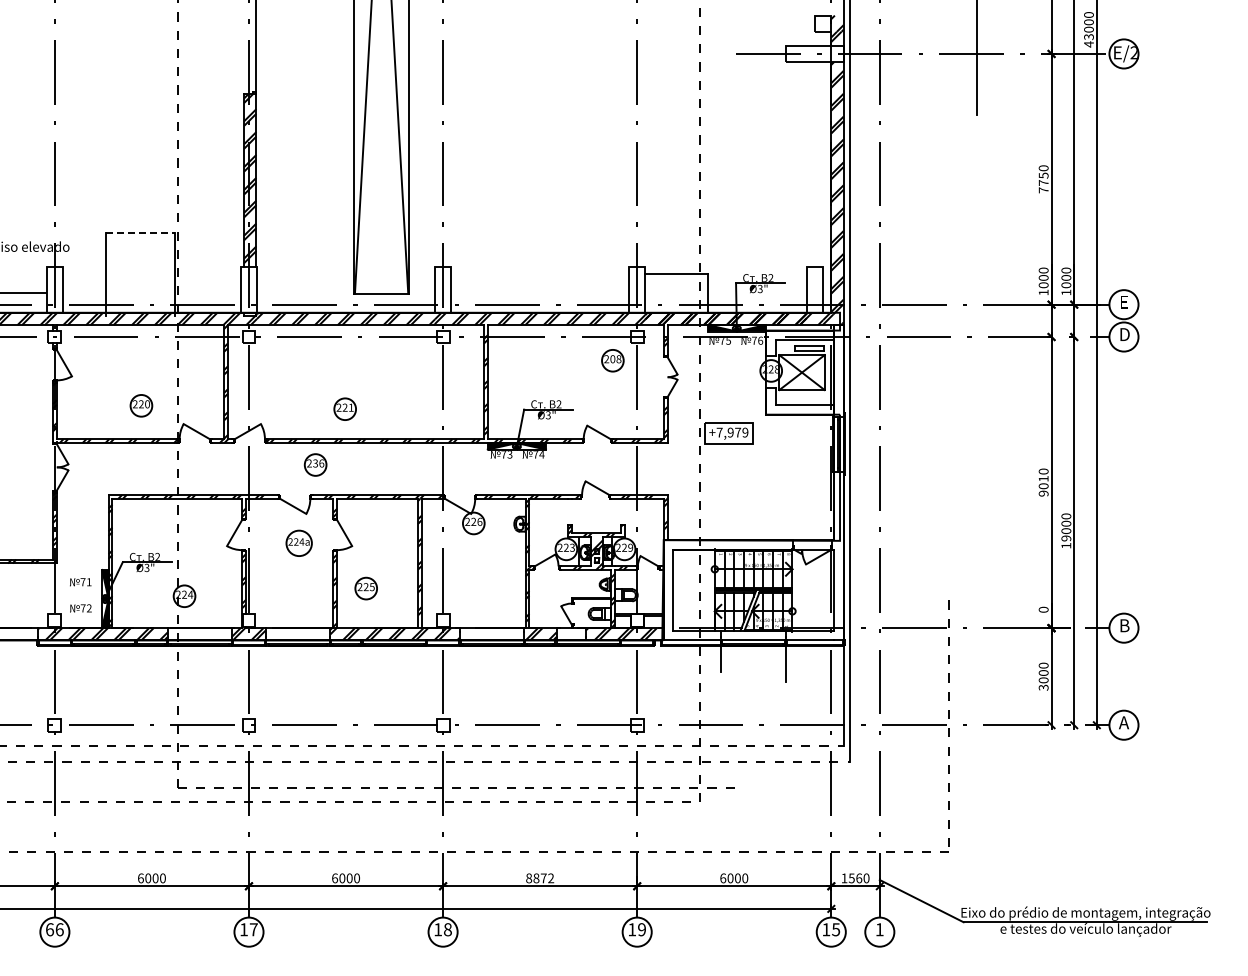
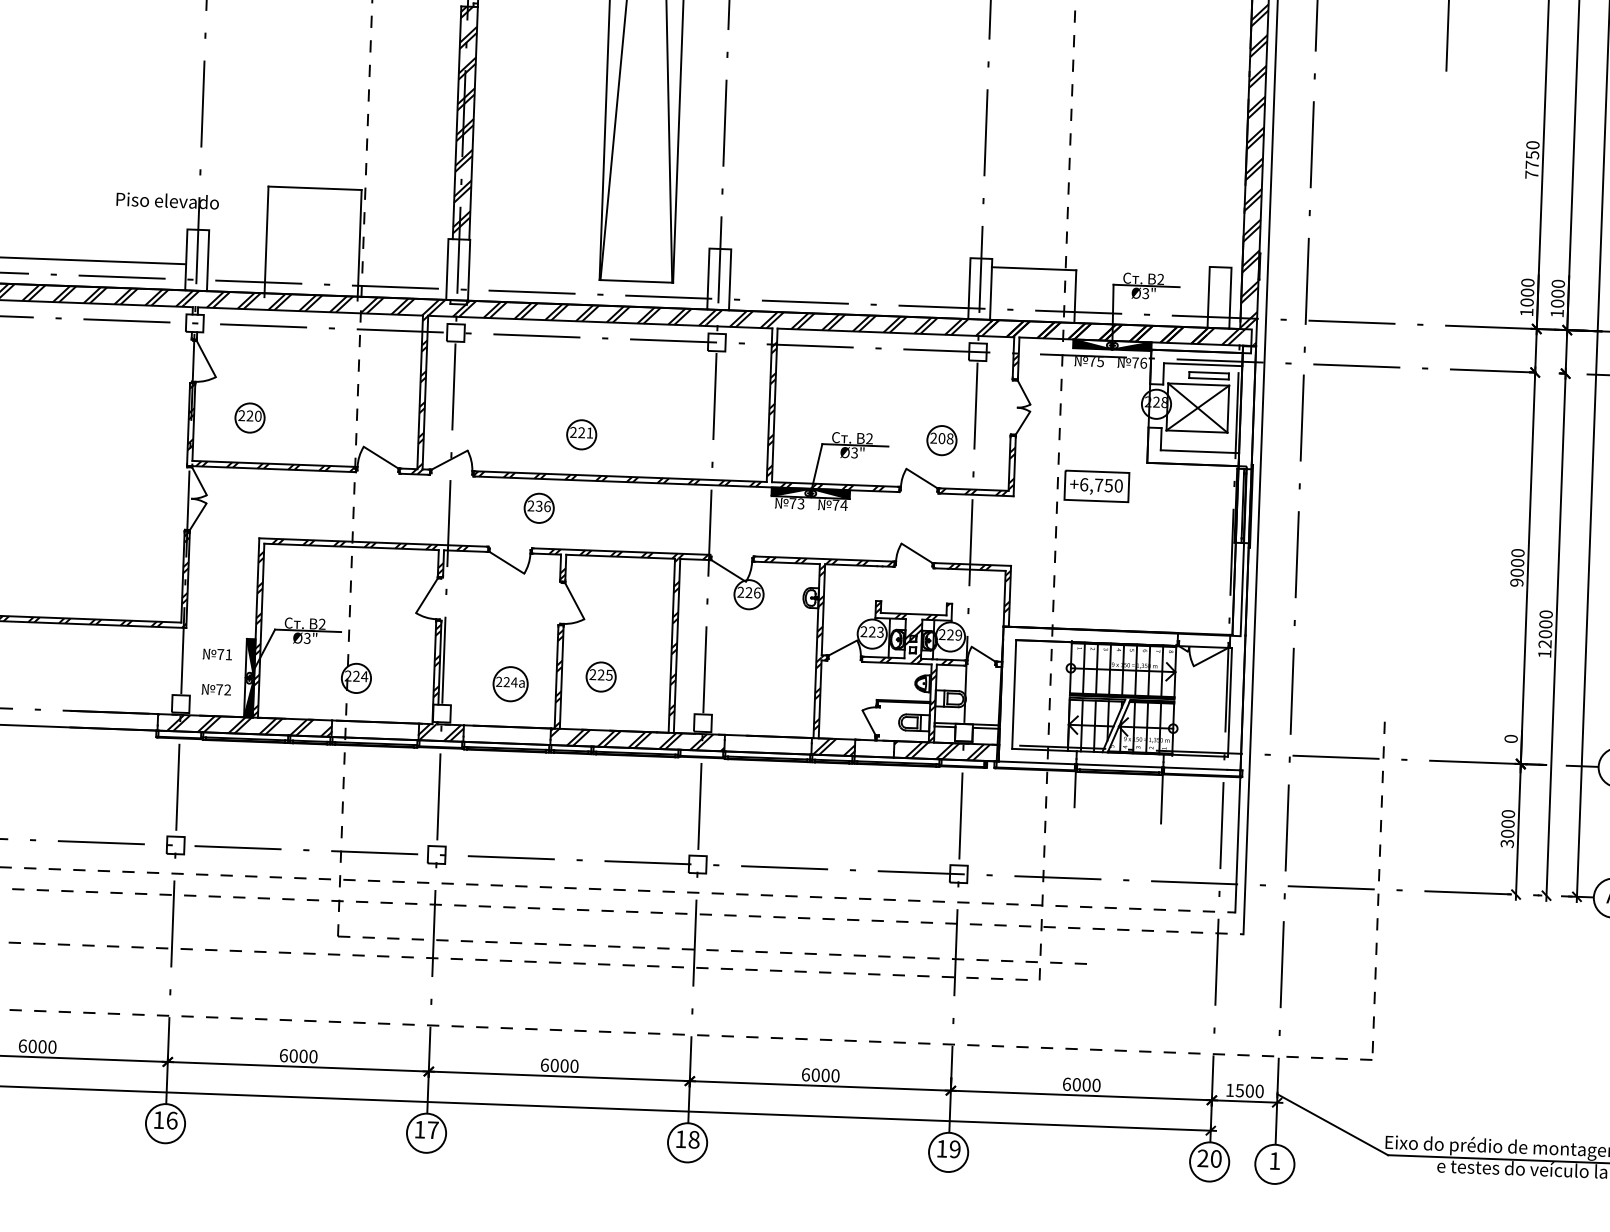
line: (140, 233) -> (315, 188), dashed -> solid
part: (612, 360) -> (941, 440), moved
part: (141, 405) -> (250, 417), moved
text: (732, 432) -> (1101, 485), +7,979 -> +6,750
text: (1043, 478) -> (1517, 562), 9010 -> 9000
text: (1066, 538) -> (1545, 644), 19000 -> 12000
part: (298, 542) -> (509, 682), moved
text: (540, 878) -> (821, 1075), 8872 -> 6000
text: (859, 878) -> (1250, 1091), 1560 -> 1500
text: (50, 929) -> (159, 1119), 66 -> 16
text: (831, 929) -> (1210, 1158), 15 -> 20

